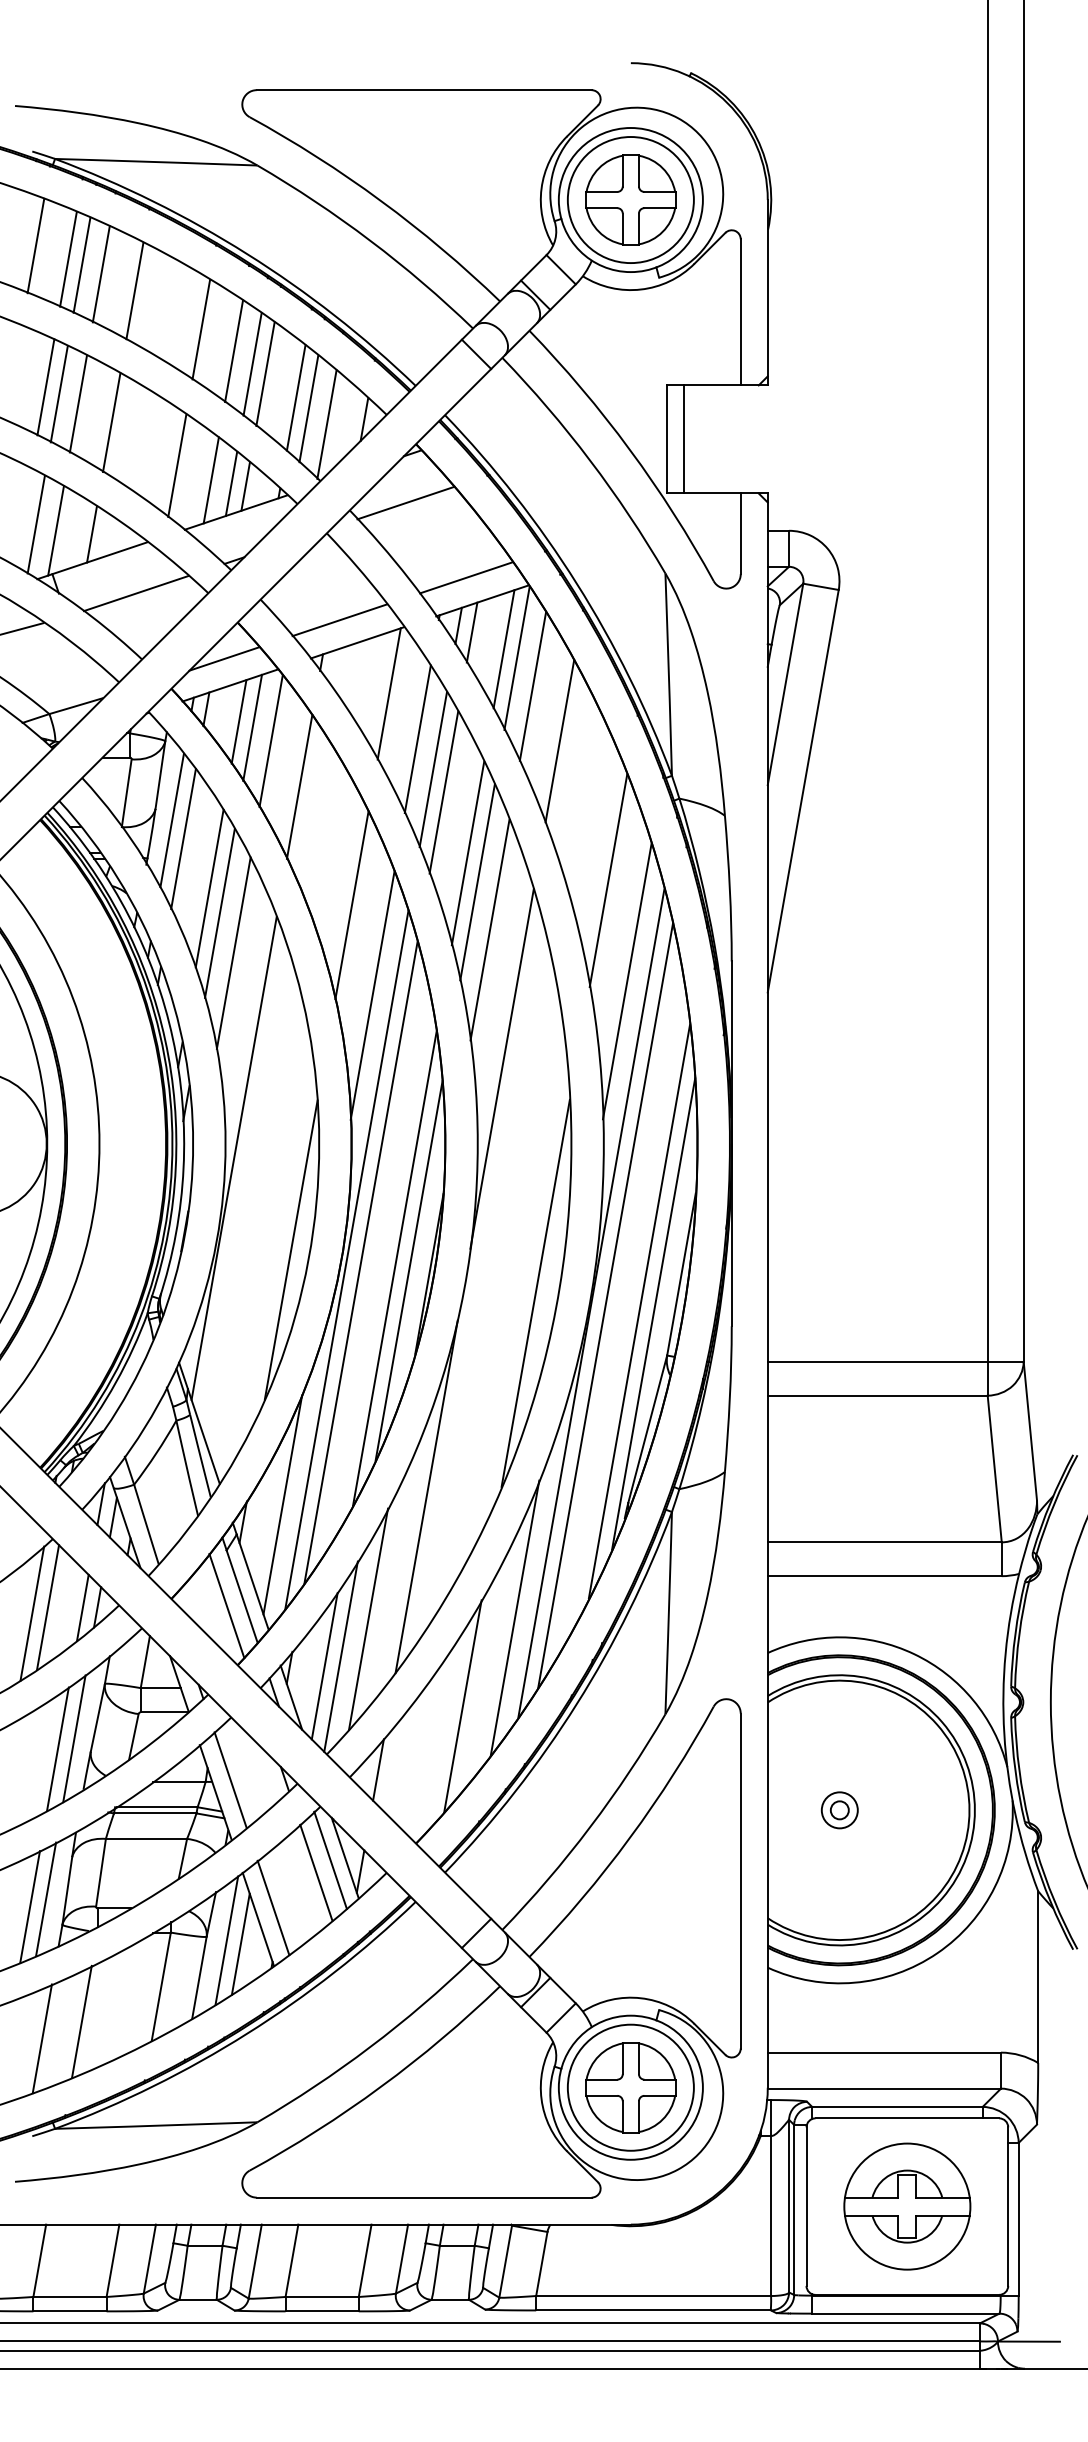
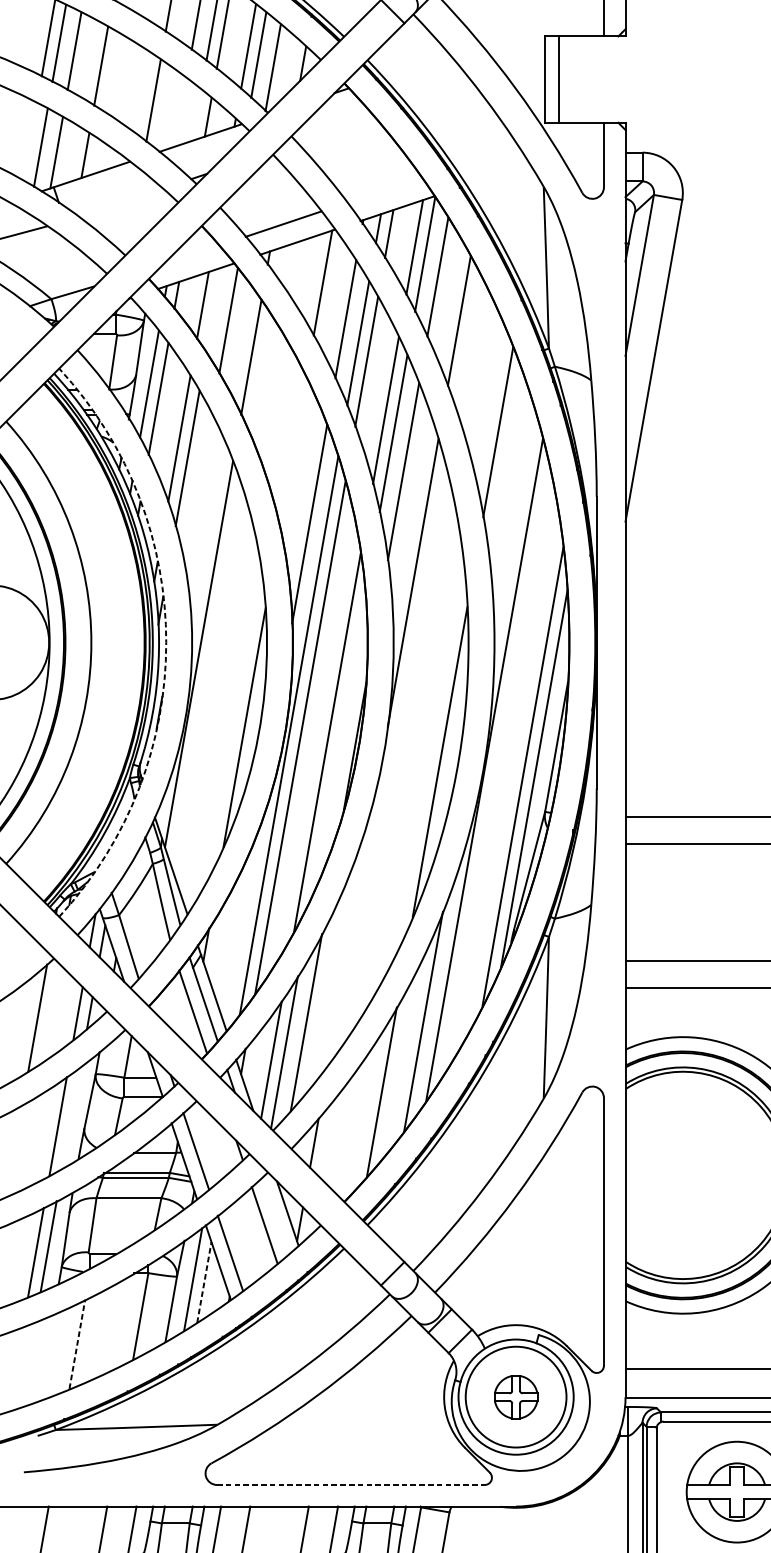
line: (210, 480) -> (180, 112), removed
line: (231, 483) -> (196, 114), removed
line: (405, 502) -> (335, 130), removed
line: (466, 577) -> (384, 189), removed
line: (135, 593) -> (120, 202), removed
line: (224, 658) -> (191, 254), removed
line: (252, 727) -> (213, 309), removed
line: (351, 905) -> (292, 452), removed
line: (233, 952) -> (198, 489), removed
line: (626, 981) -> (512, 512), removed
arc: (193, 1143) -> (166, 642), solid -> dashed
line: (408, 1270) -> (338, 743), removed
line: (605, 1305) -> (495, 771), removed
line: (426, 1496) -> (352, 924), removed
line: (282, 1504) -> (237, 930), removed
line: (48, 1607) -> (50, 1013), removed
line: (74, 1738) -> (71, 1117), removed
part: (839, 1810) -> (682, 1175), removed
line: (330, 1860) -> (276, 1215), removed
line: (240, 1943) -> (204, 1281), solid -> dashed
line: (81, 2021) -> (77, 1344), solid -> dashed
line: (41, 2038) -> (45, 1357), removed
part: (630, 2087) -> (515, 1396), size x0.6
line: (424, 2197) -> (351, 1484), solid -> dashed

